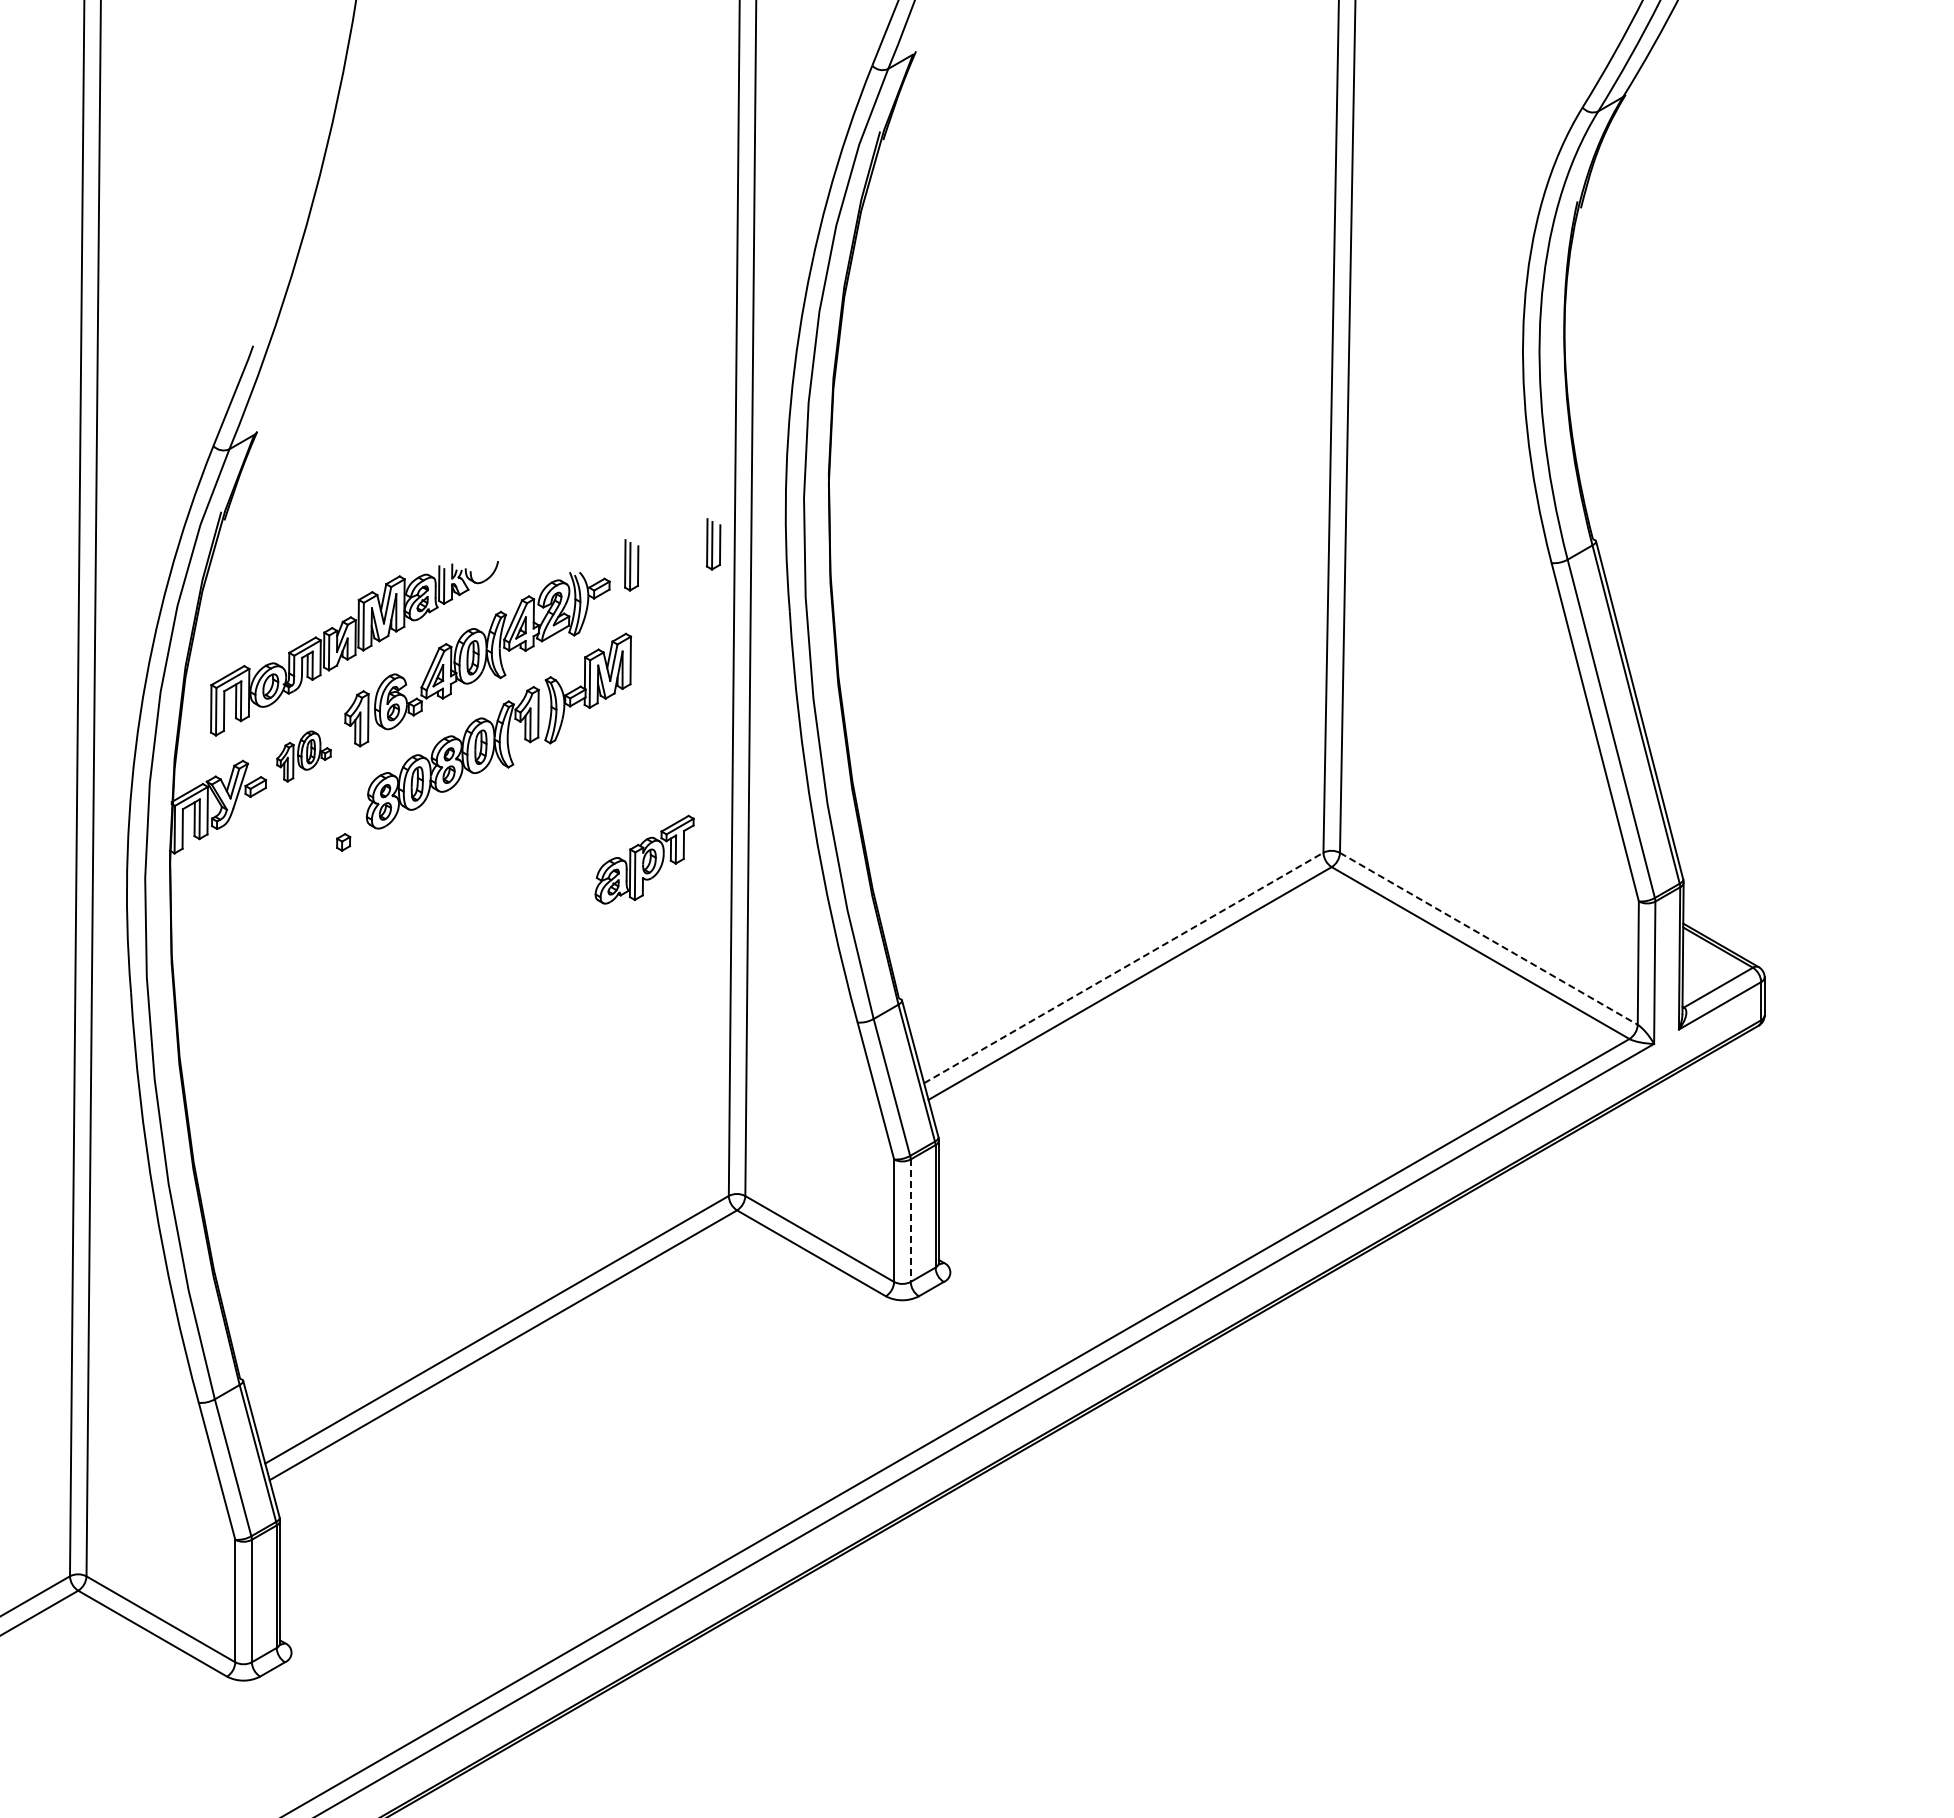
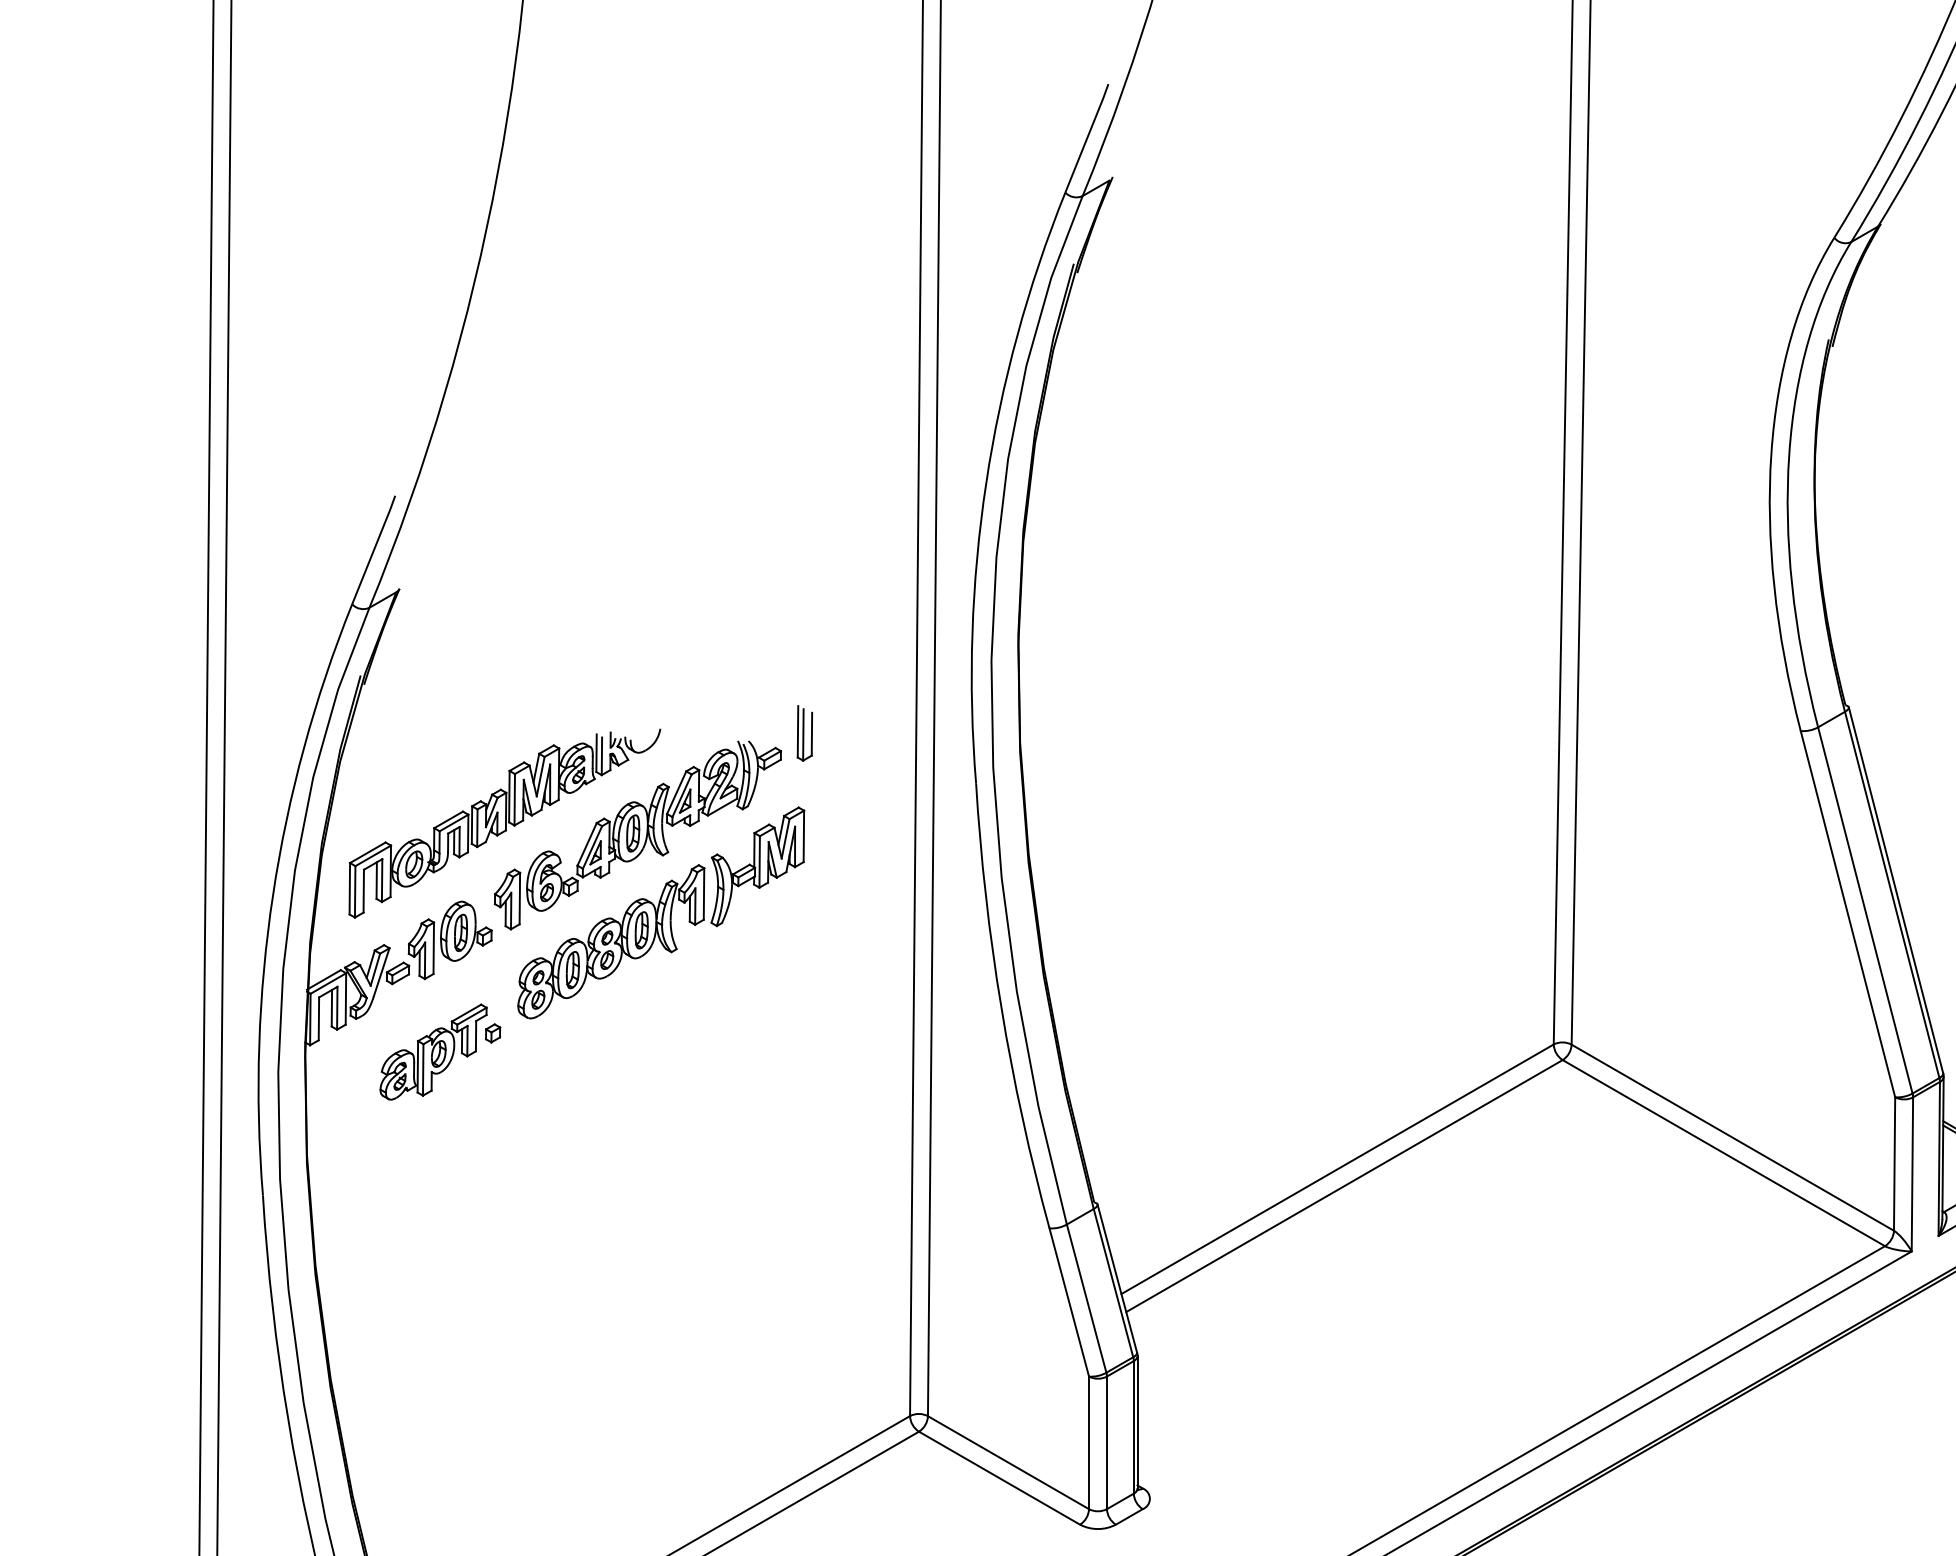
part: (713, 544) -> (893, 710), removed
part: (303, 756) -> (449, 940), size x1.43
part: (644, 859) -> (433, 1051), moved
line: (1488, 938) -> (1732, 1137), dashed -> solid
line: (1123, 967) -> (1337, 1168), dashed -> solid
line: (910, 1221) -> (1106, 1443), dashed -> solid

